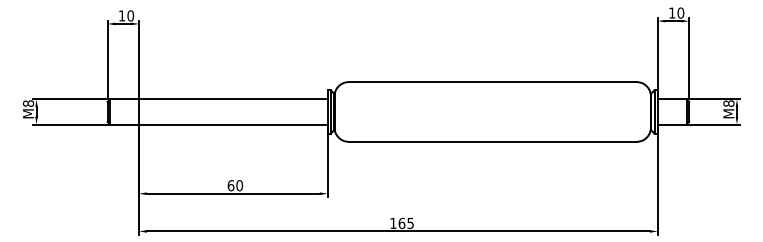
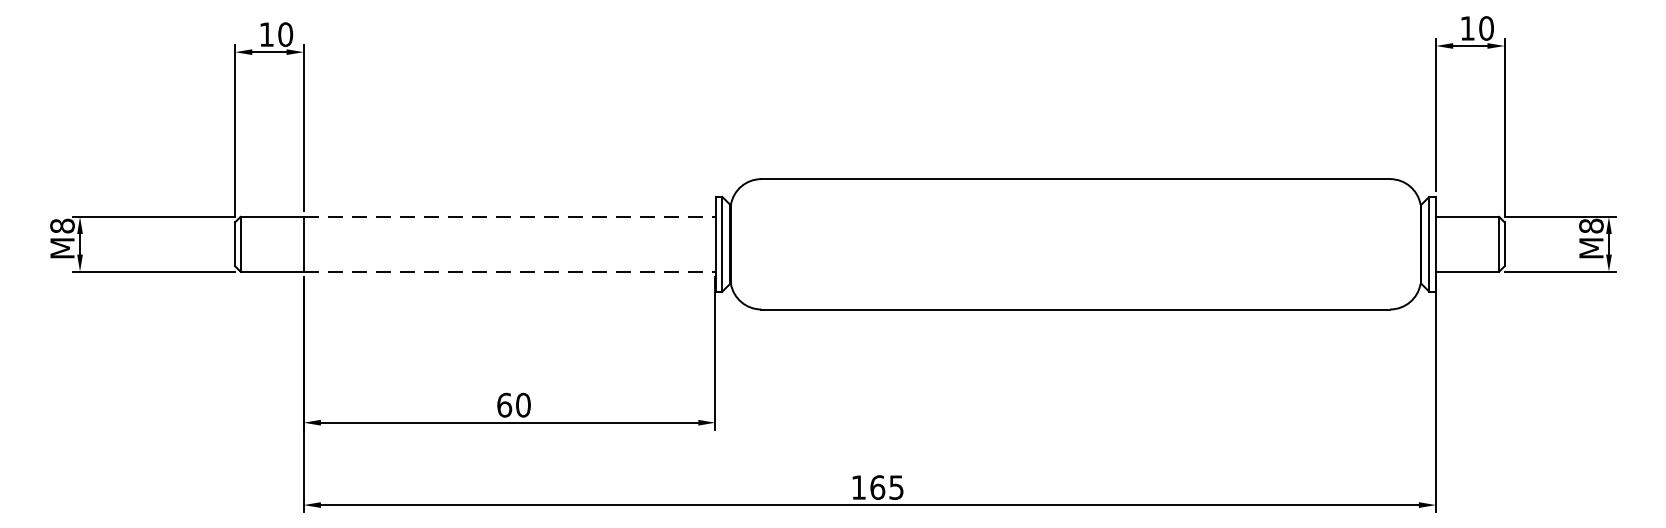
line: (233, 99) -> (509, 217), solid -> dashed
line: (233, 124) -> (509, 271), solid -> dashed

